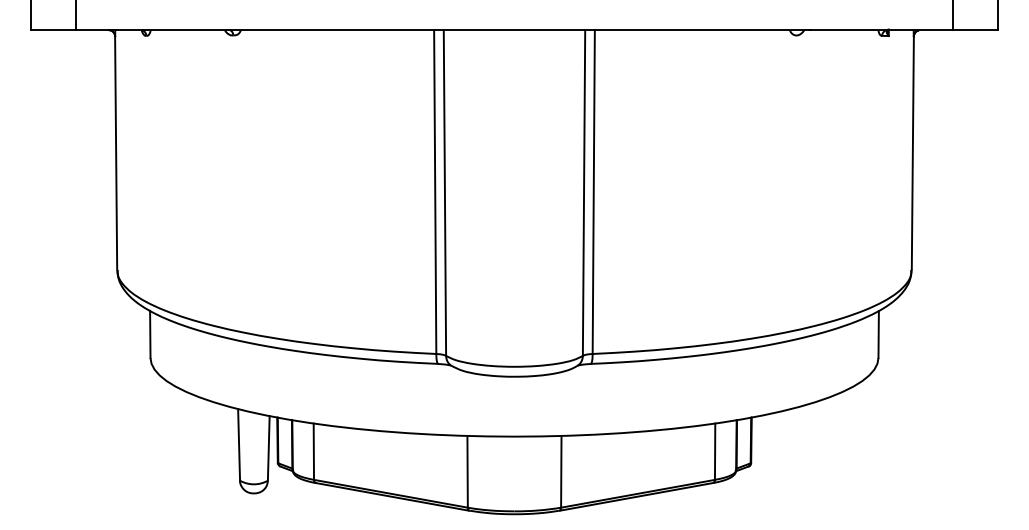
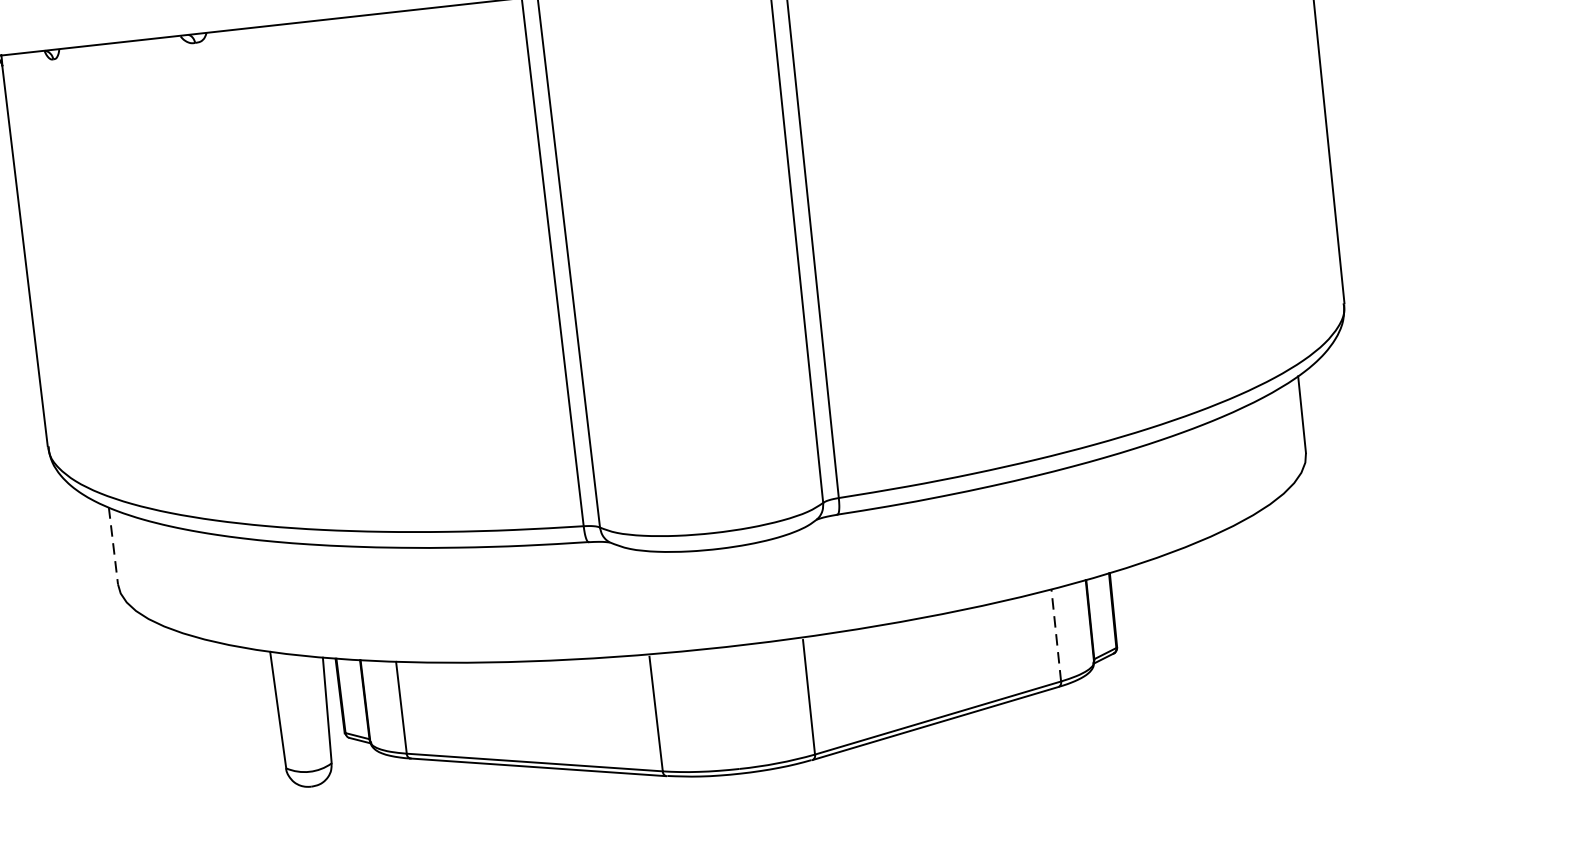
line: (150, 334) -> (113, 545), solid -> dashed
line: (715, 451) -> (1056, 635), solid -> dashed

